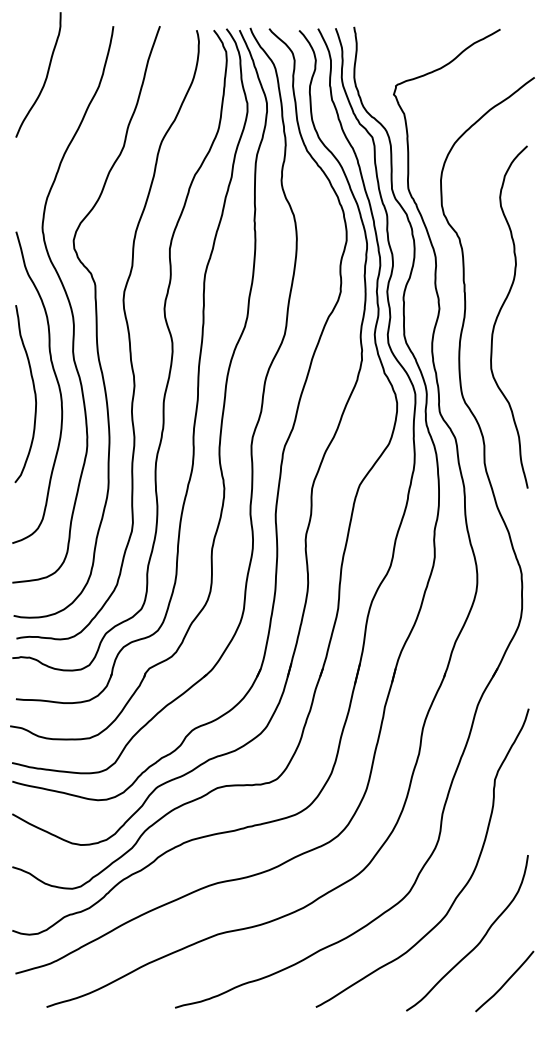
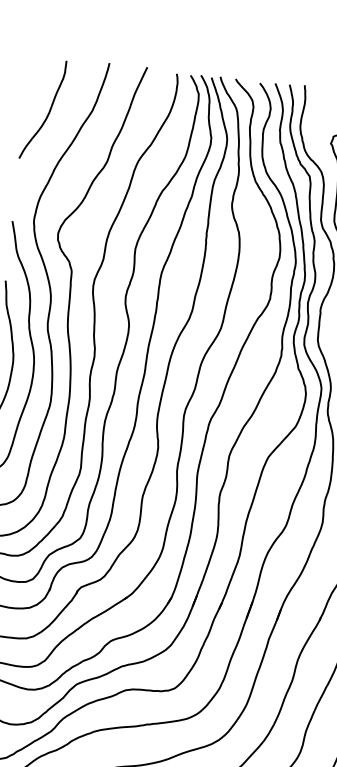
curve: (45, 77) -> (48, 112), moved

